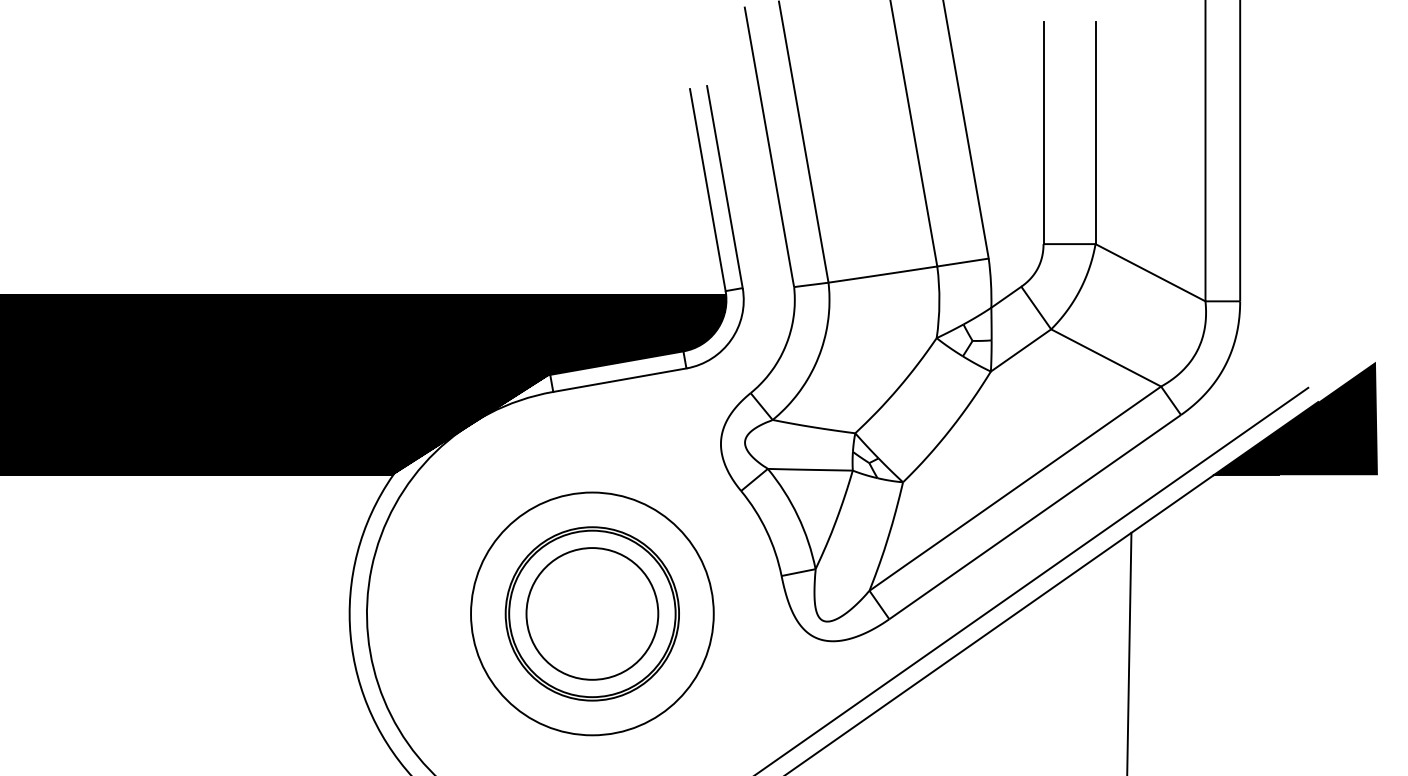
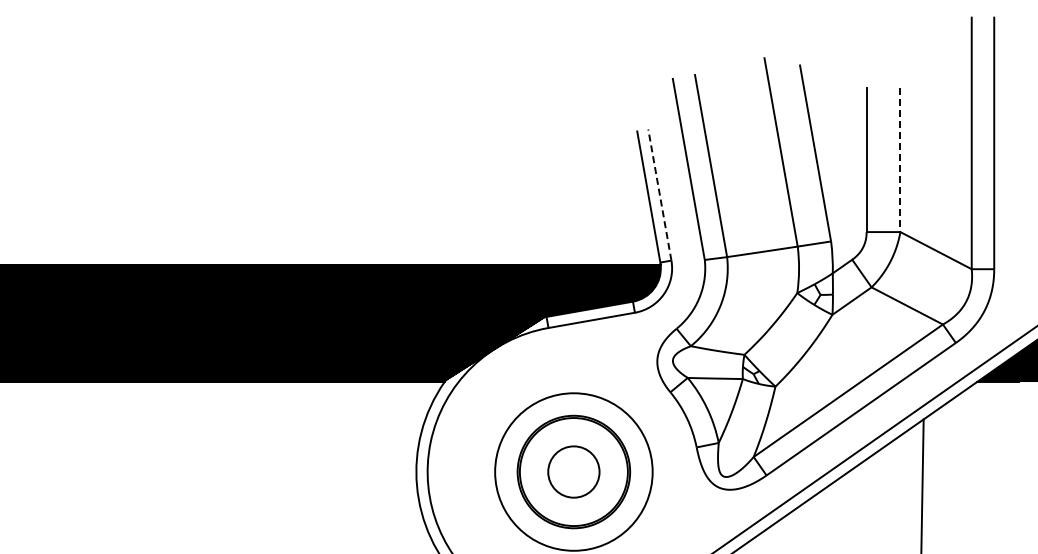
line: (1095, 133) -> (900, 160), solid -> dashed
line: (724, 187) -> (659, 195), solid -> dashed
circle: (591, 613) -> (573, 471), size x0.6

